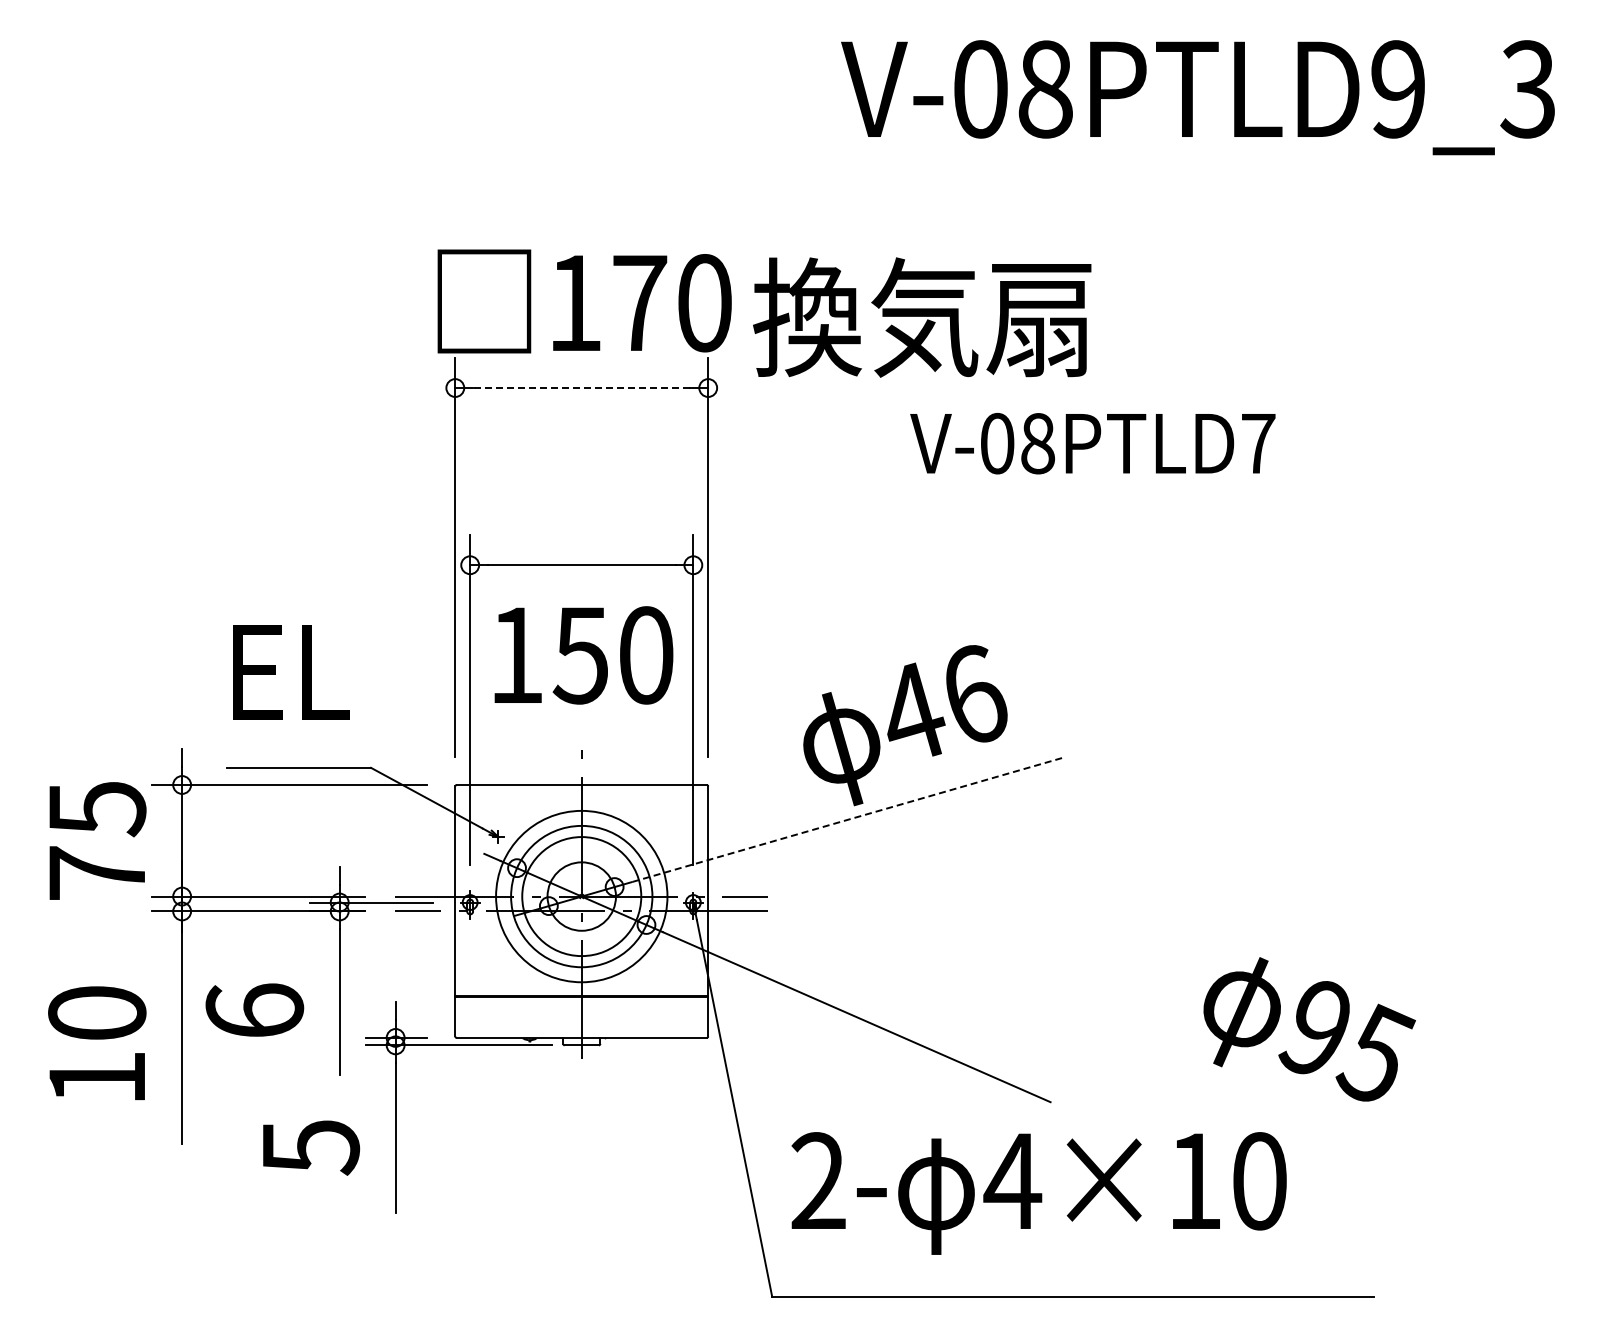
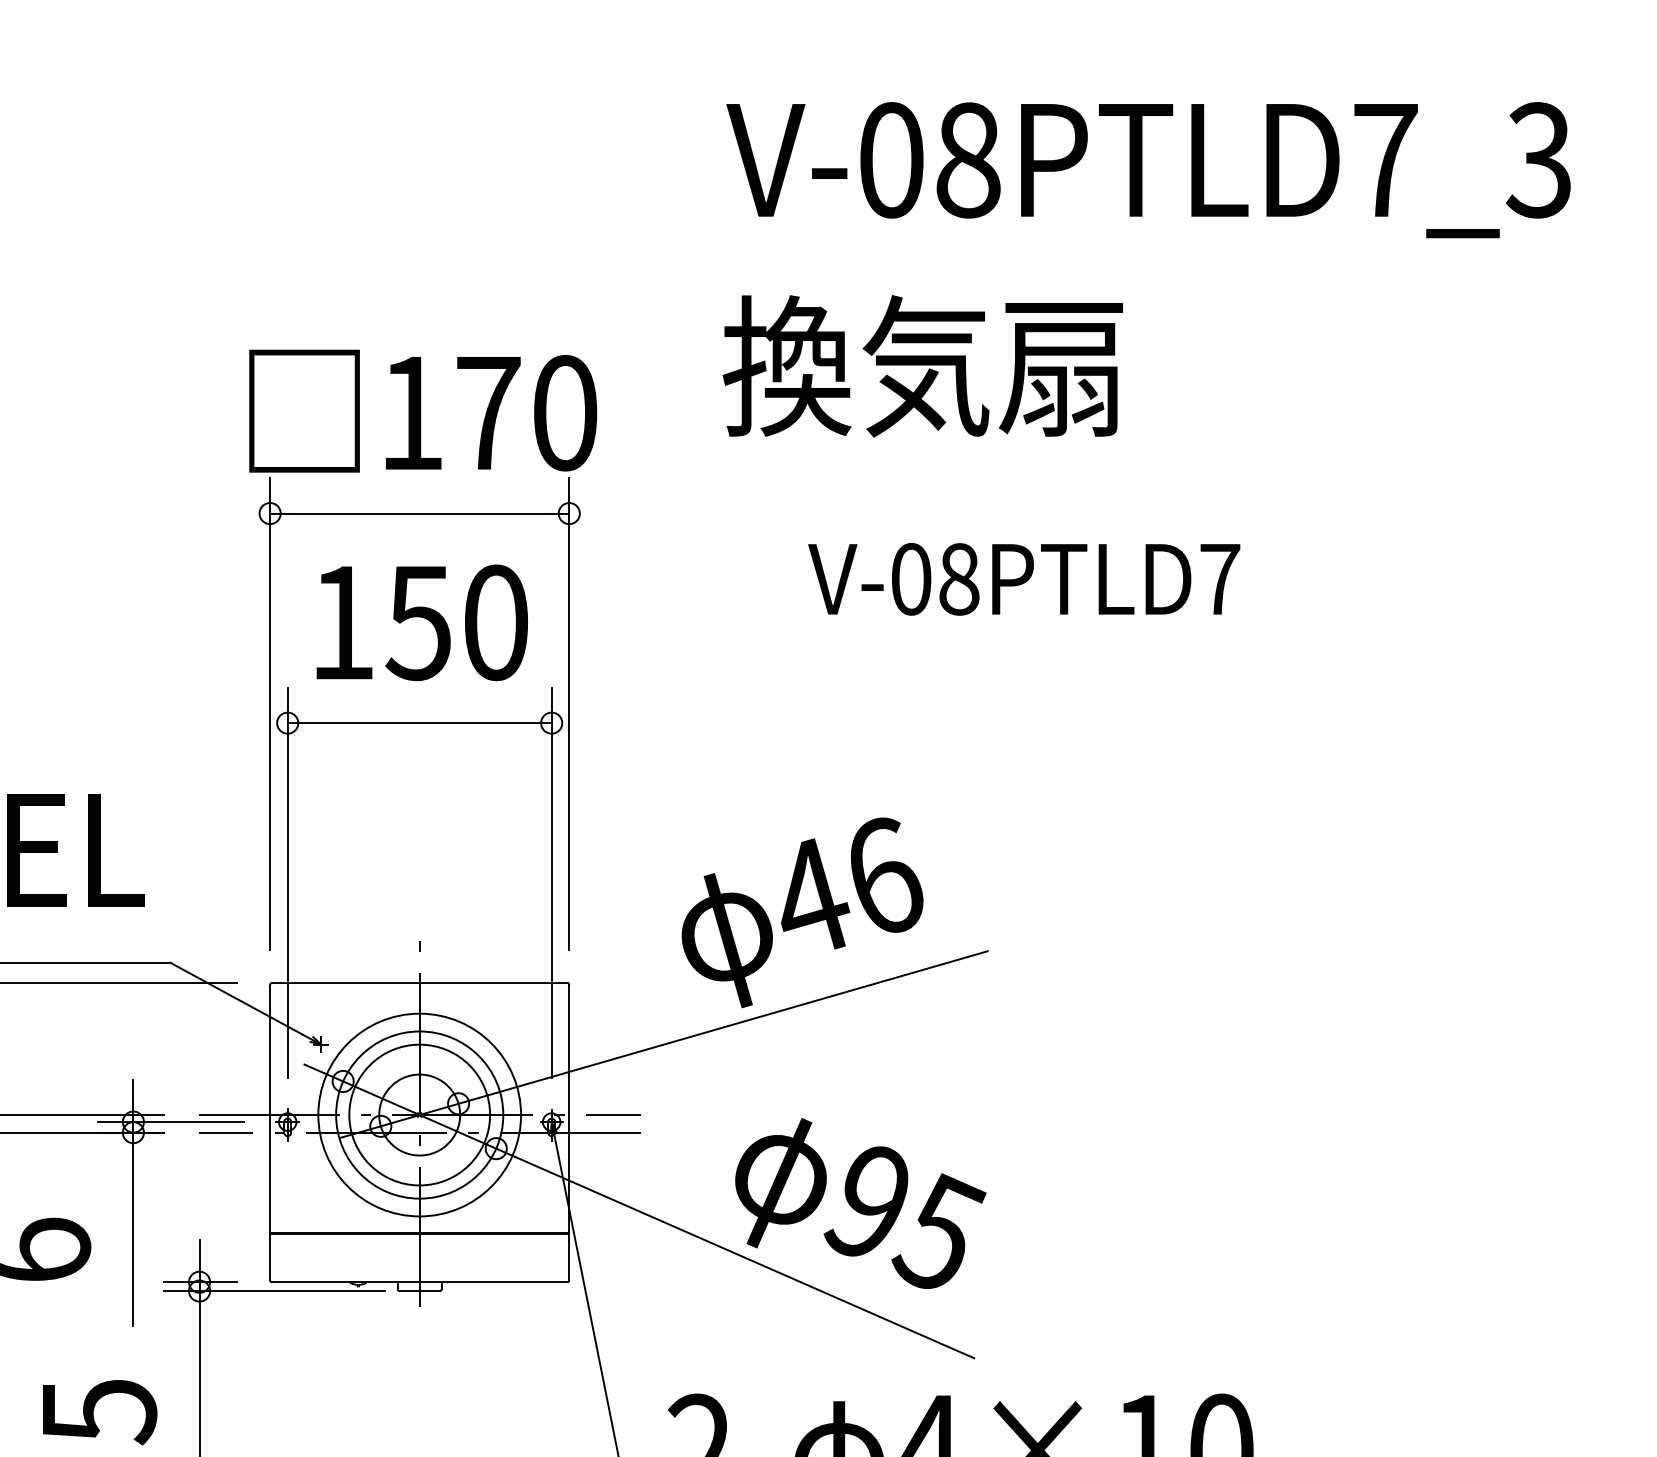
text: (1398, 89) -> (1385, 160), V-08PTLD9_3 -> V-08PTLD7_3
text: (922, 317) -> (923, 366), moved
line: (581, 388) -> (419, 514), dashed -> solid
text: (583, 655) -> (421, 622), moved
line: (846, 820) -> (732, 1025), dashed -> solid
text: (1309, 1029) -> (860, 1203), moved

